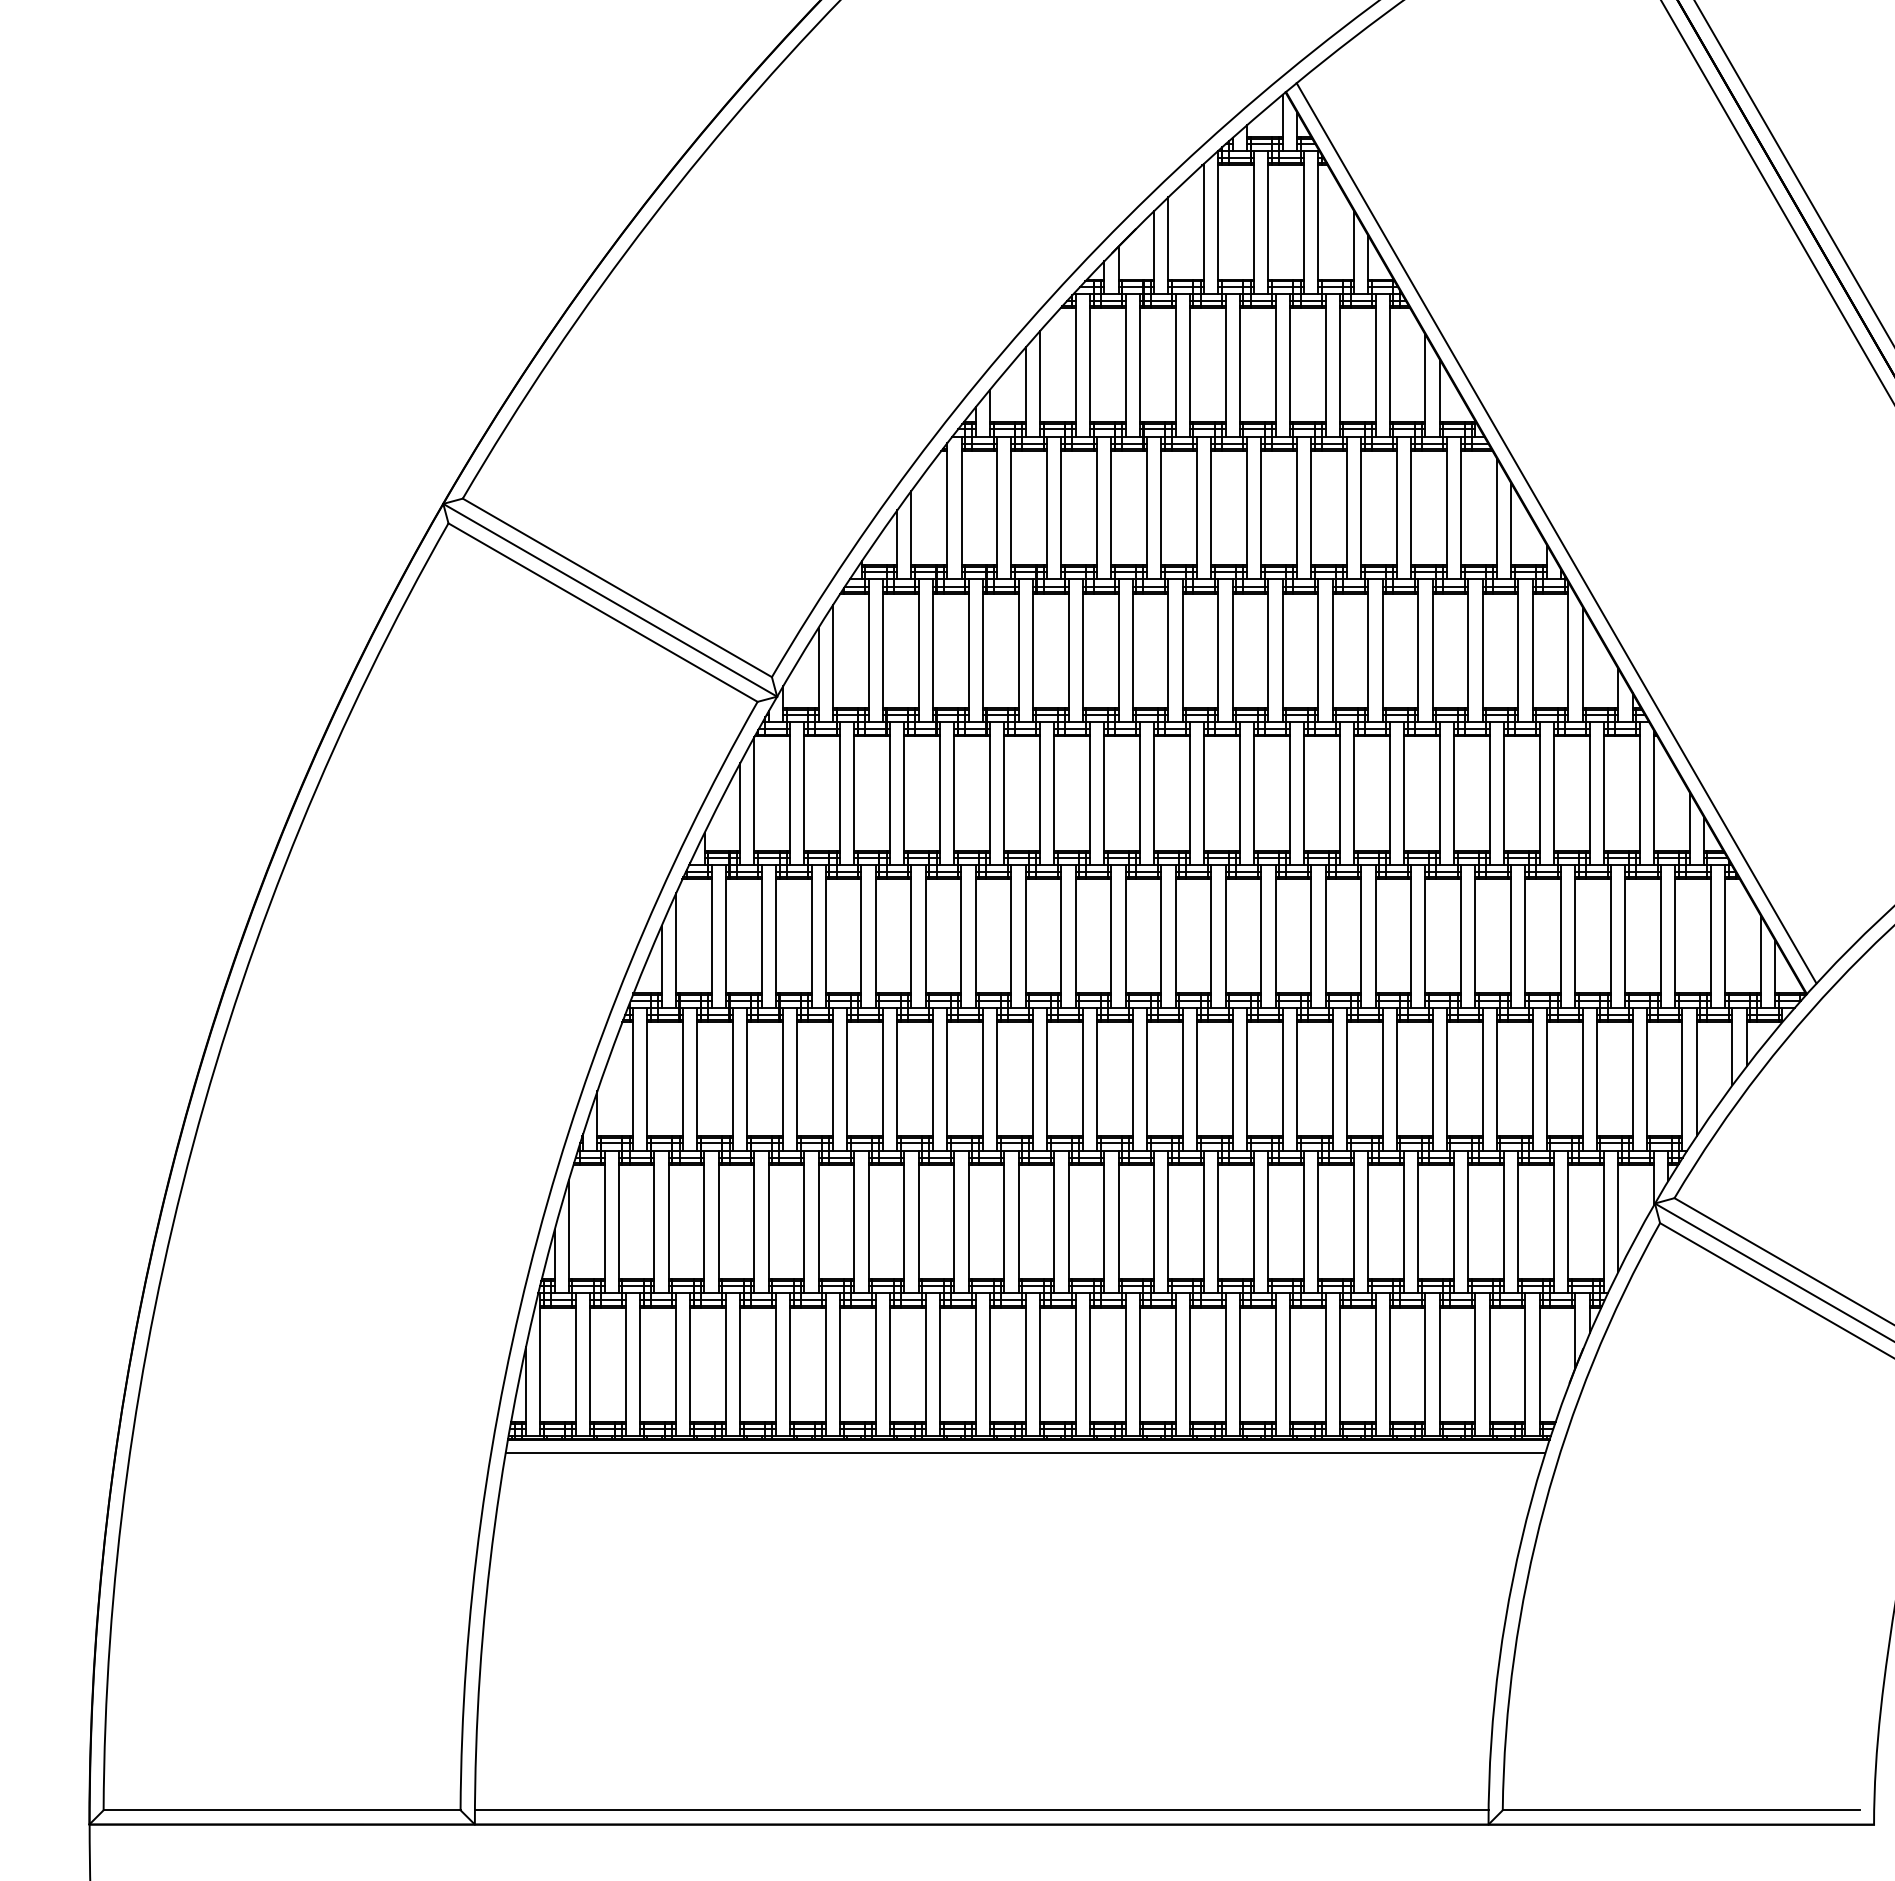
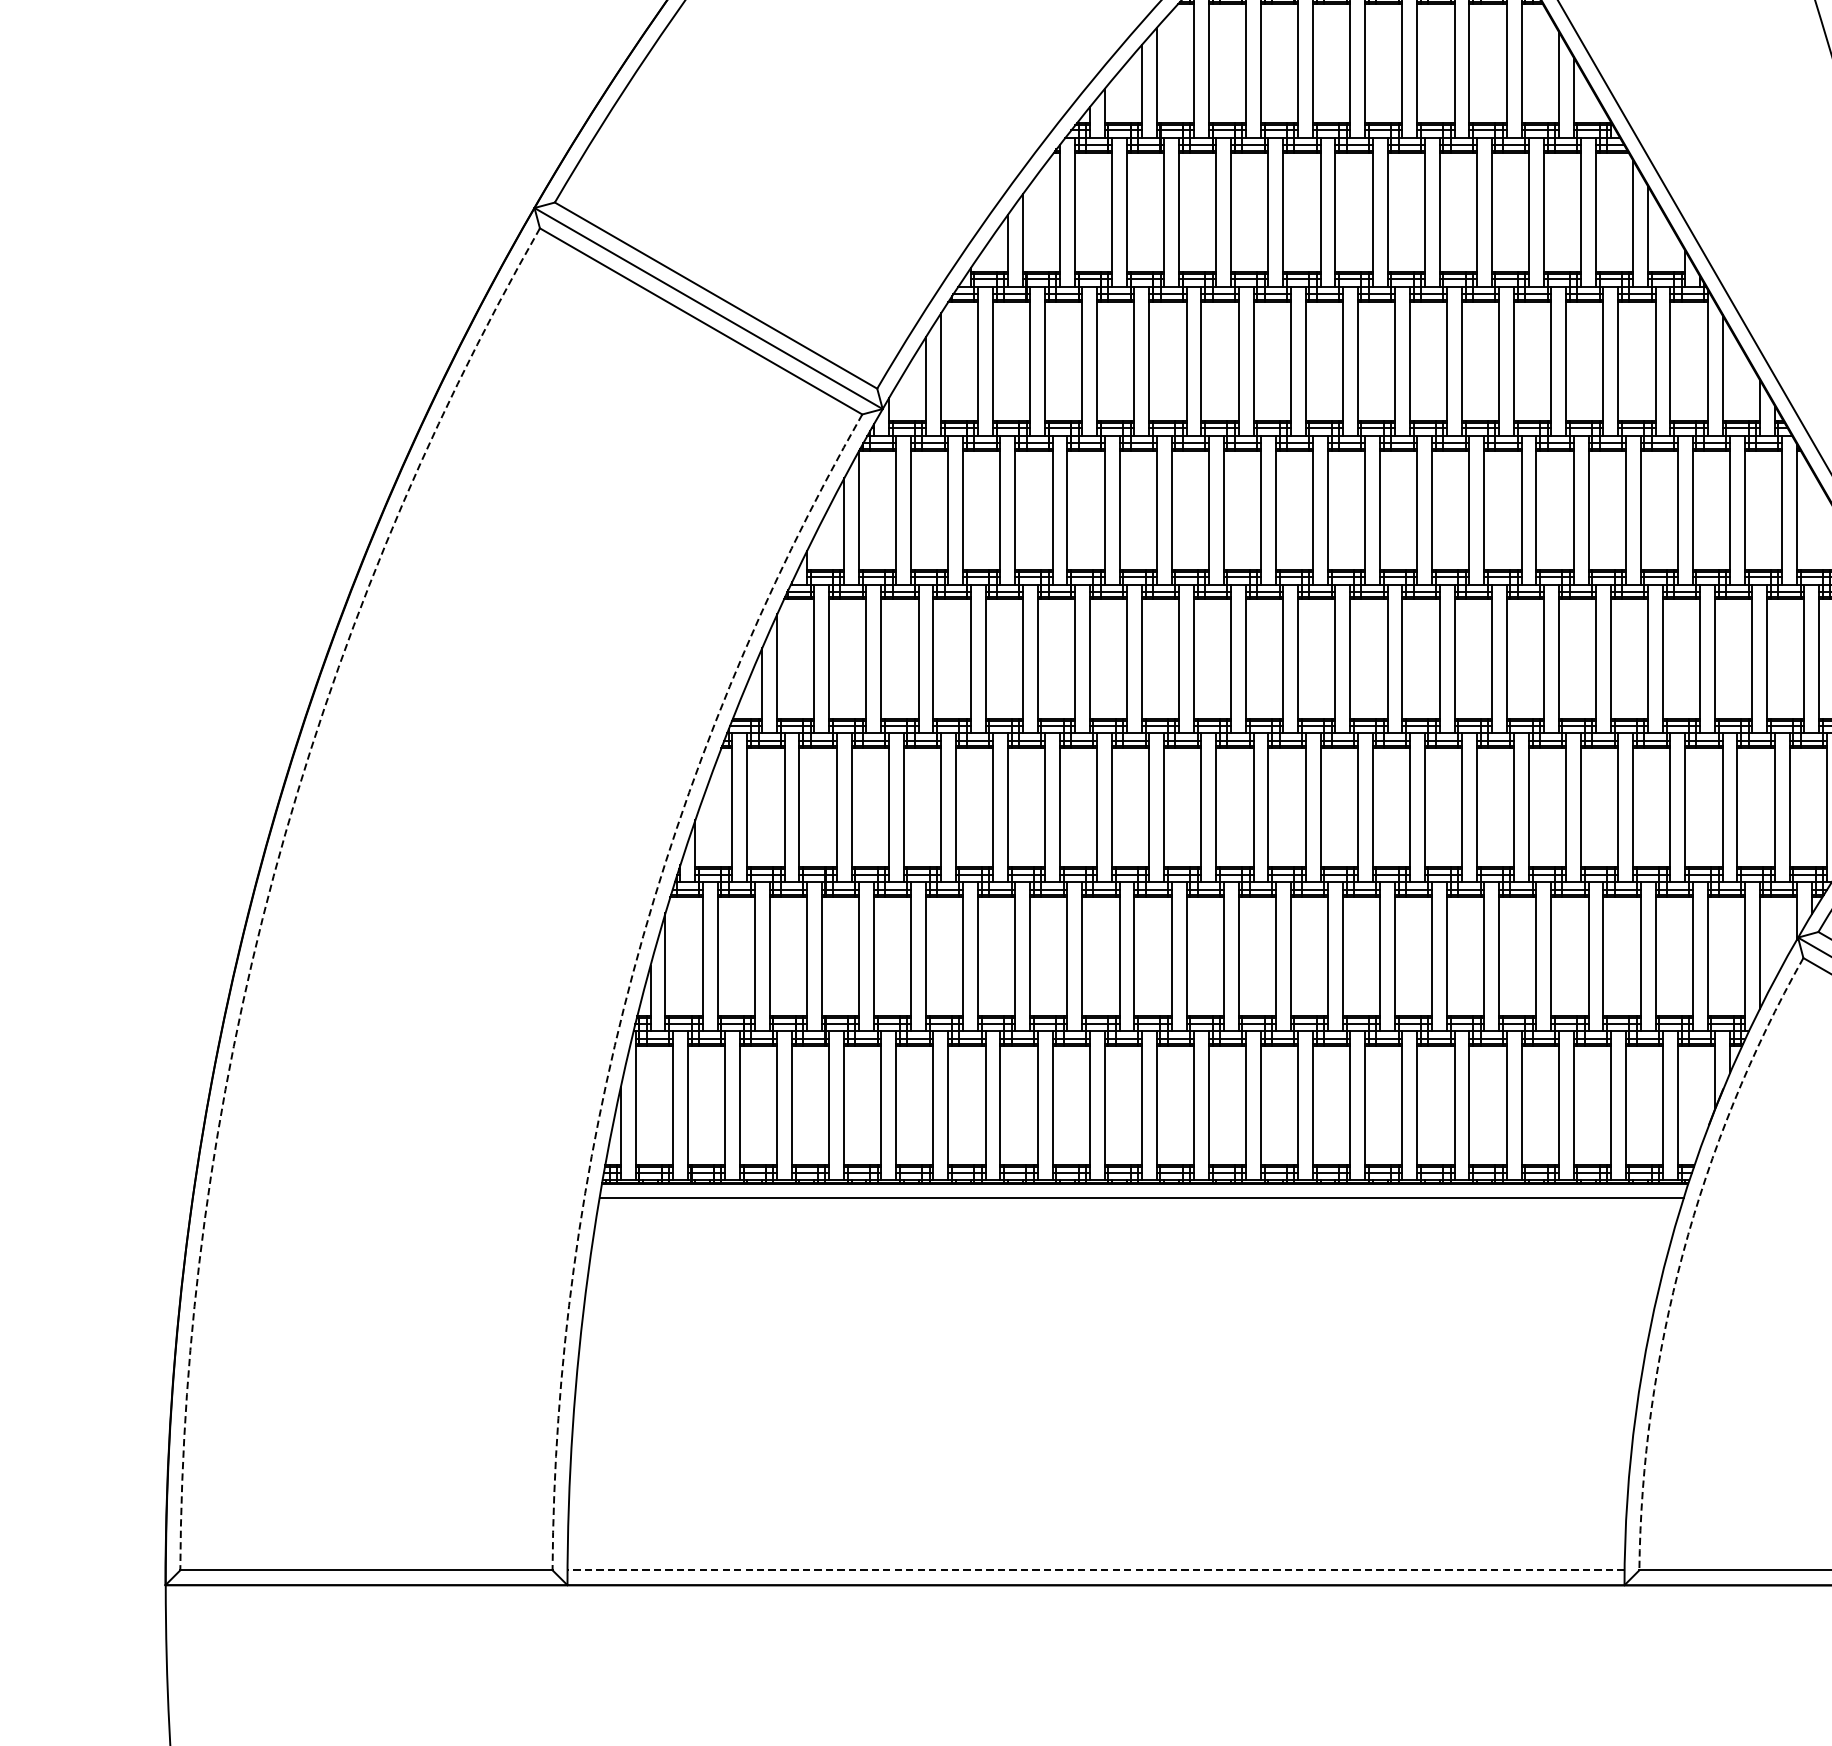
arc: (193, 1144) -> (274, 876), solid -> dashed
arc: (537, 1236) -> (632, 971), solid -> dashed
arc: (1544, 1506) -> (1682, 1253), solid -> dashed
line: (981, 1810) -> (1095, 1570), solid -> dashed

